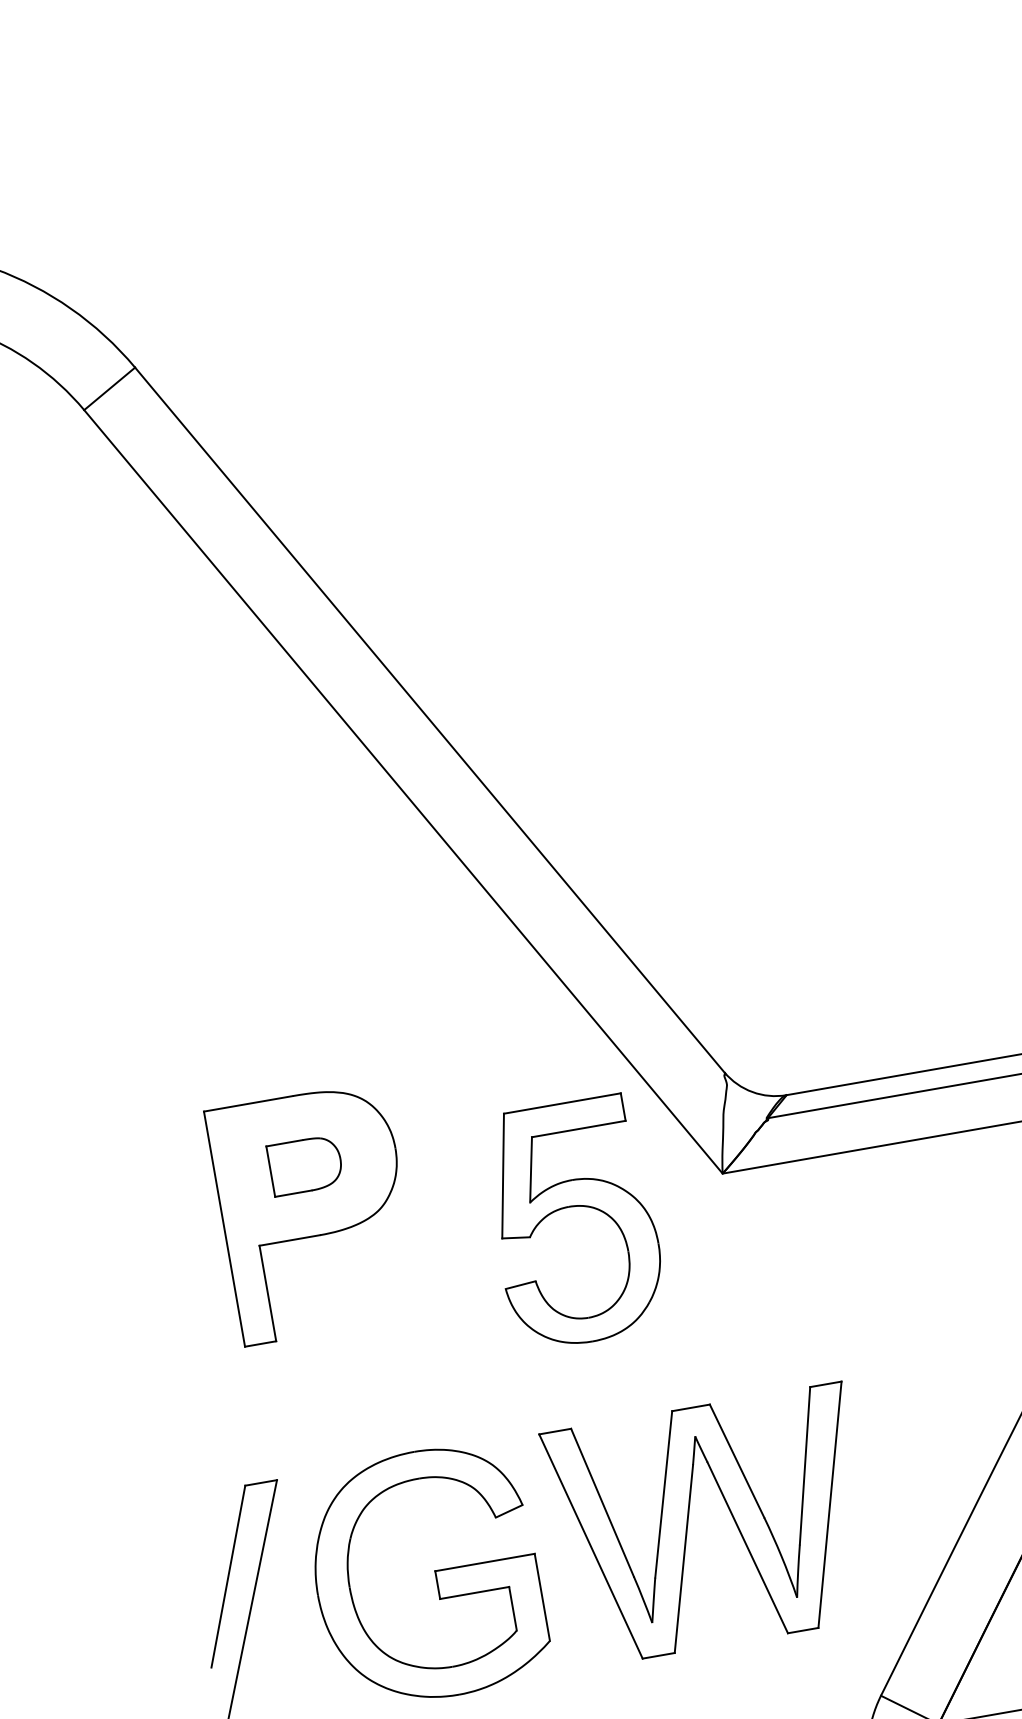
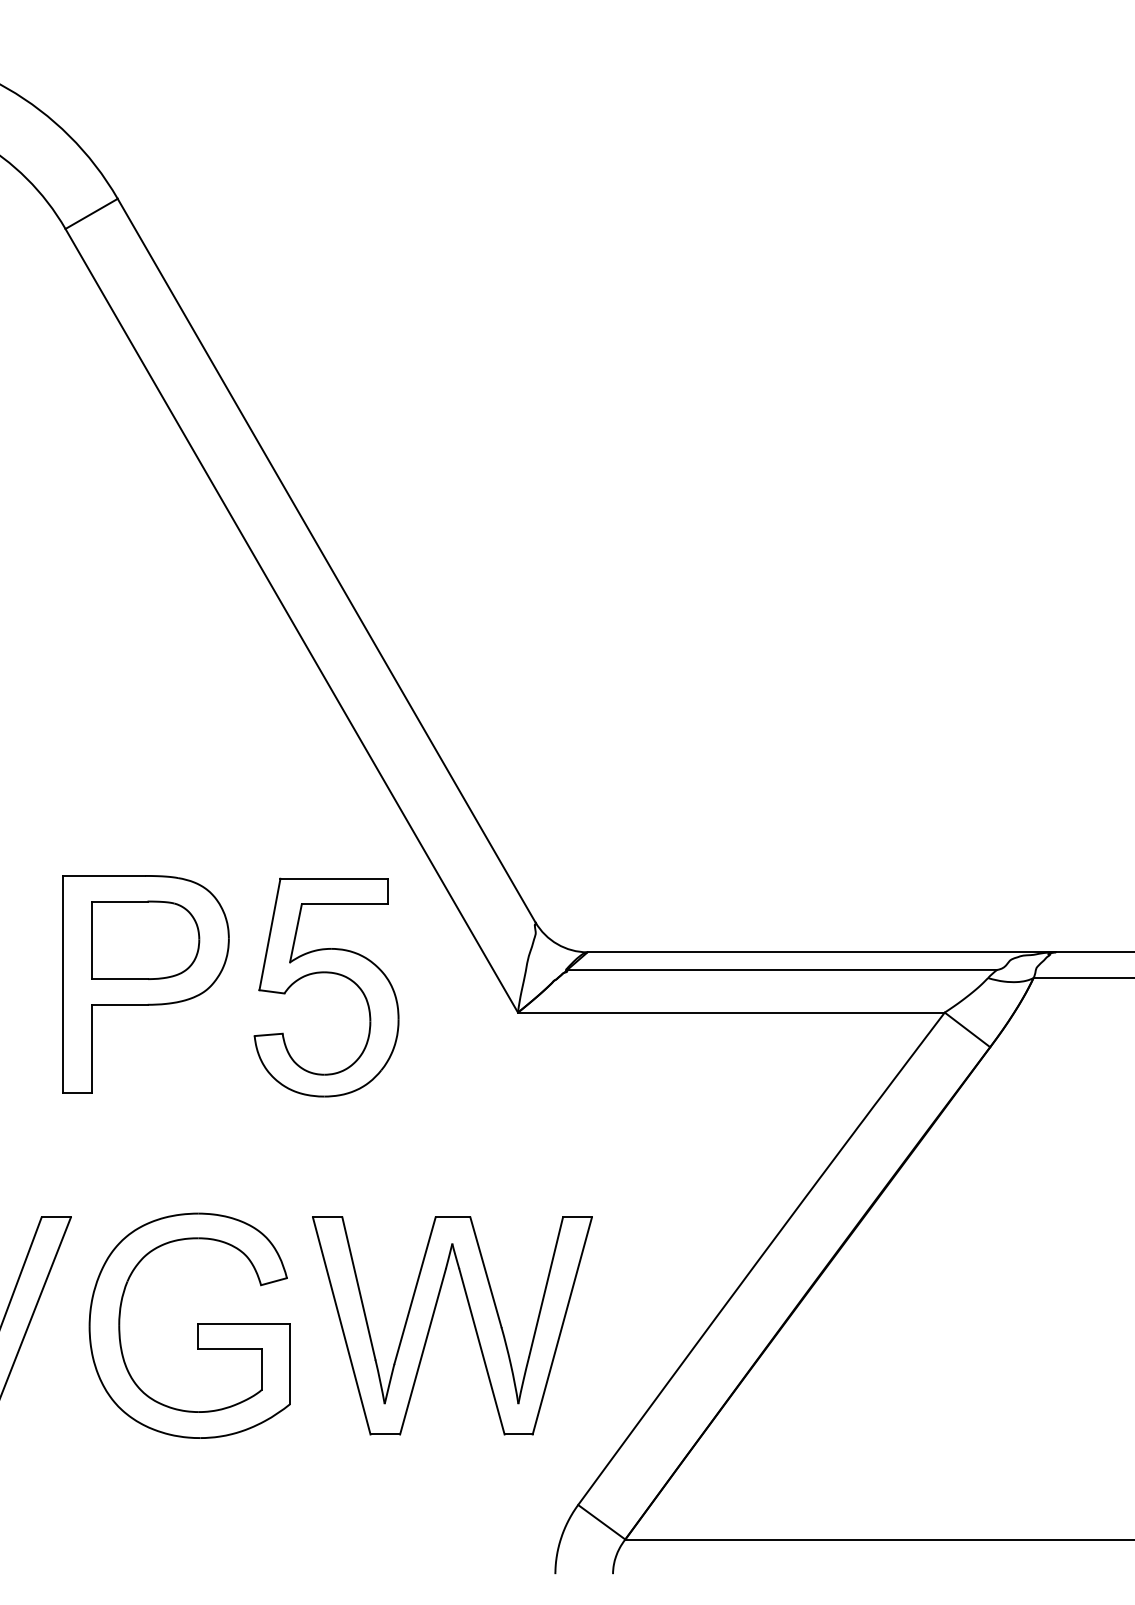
part: (305, 1164) -> (145, 939), size x1.67
part: (571, 1207) -> (326, 973), moved

